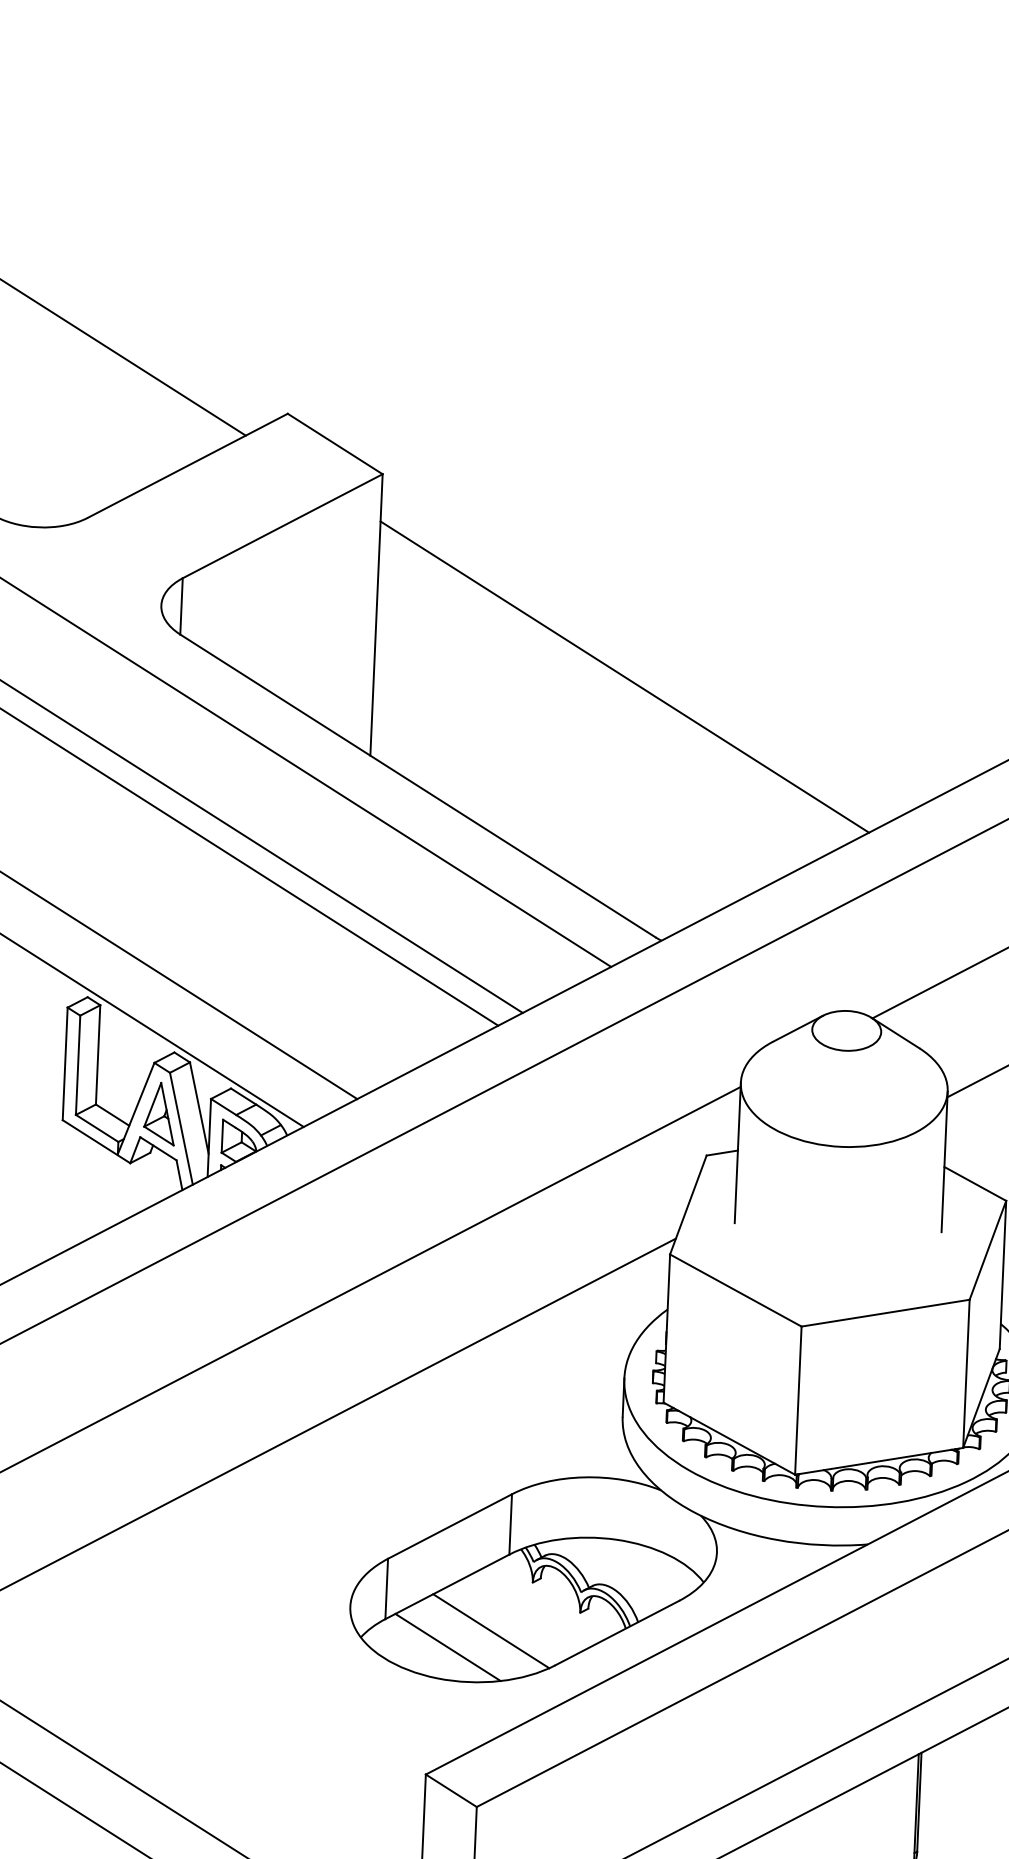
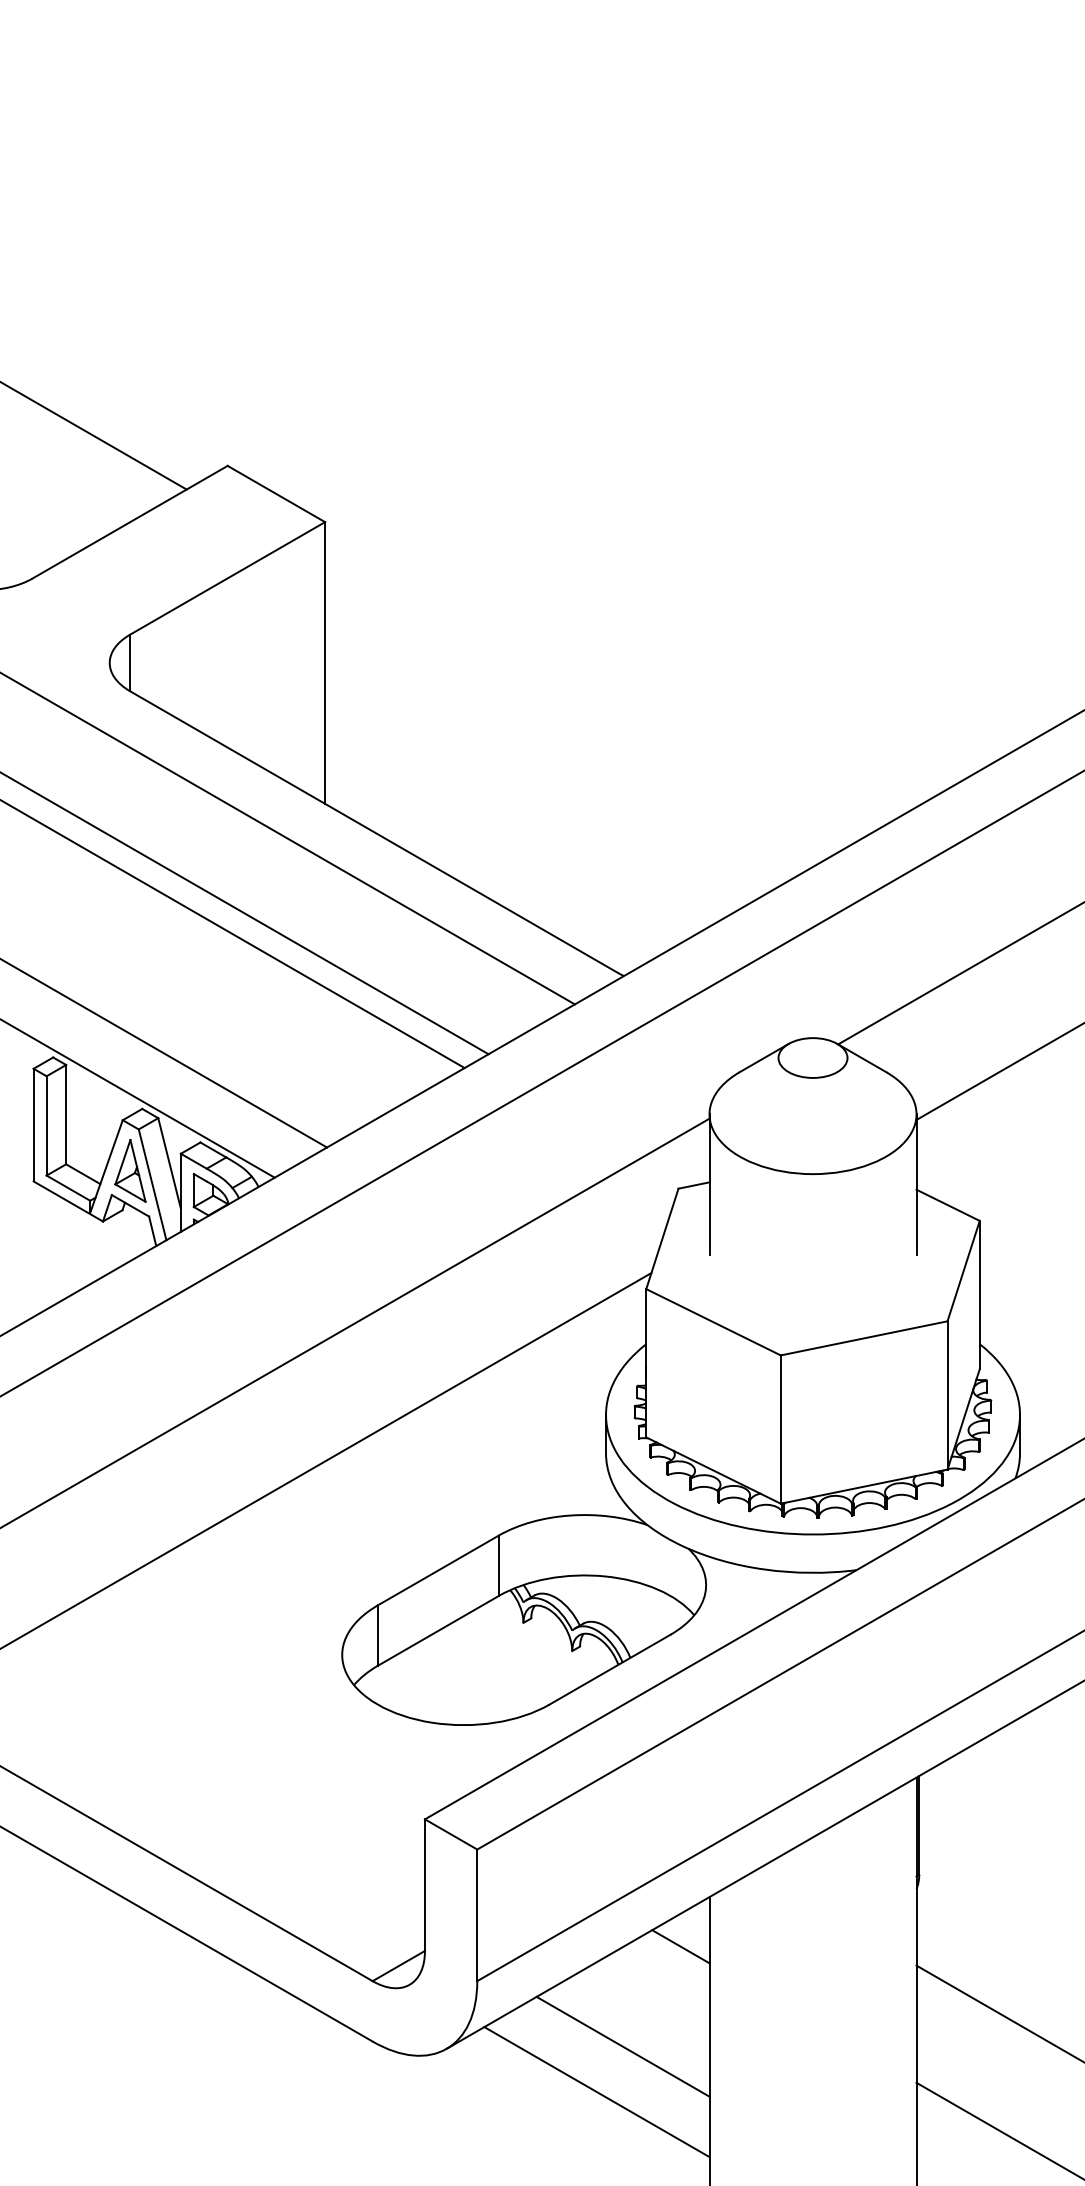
line: (624, 677) -> (575, 714), removed
line: (490, 1630) -> (483, 1672), removed
line: (447, 1647) -> (441, 1691), removed

